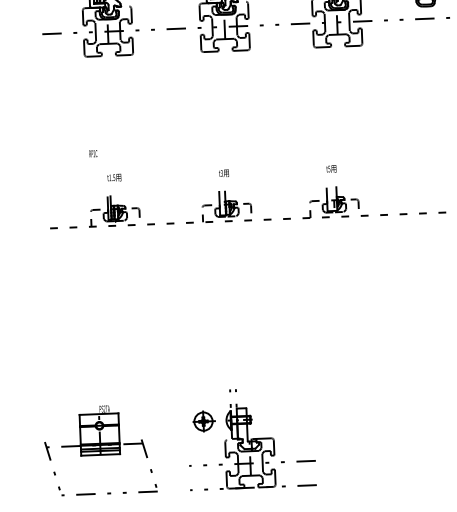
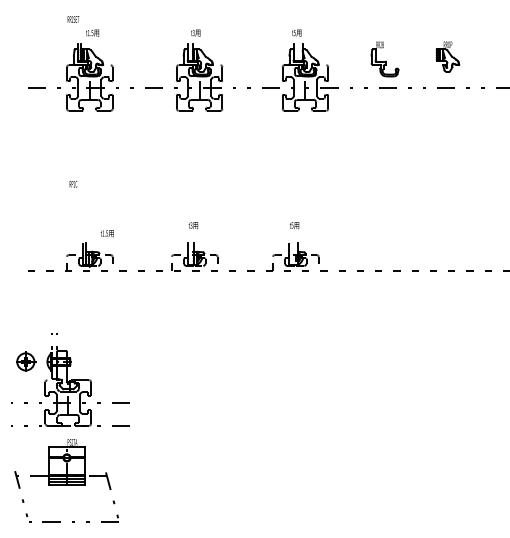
text: (93, 154) -> (73, 184), moved
text: (113, 177) -> (106, 233), moved
part: (251, 438) -> (70, 379), moved

